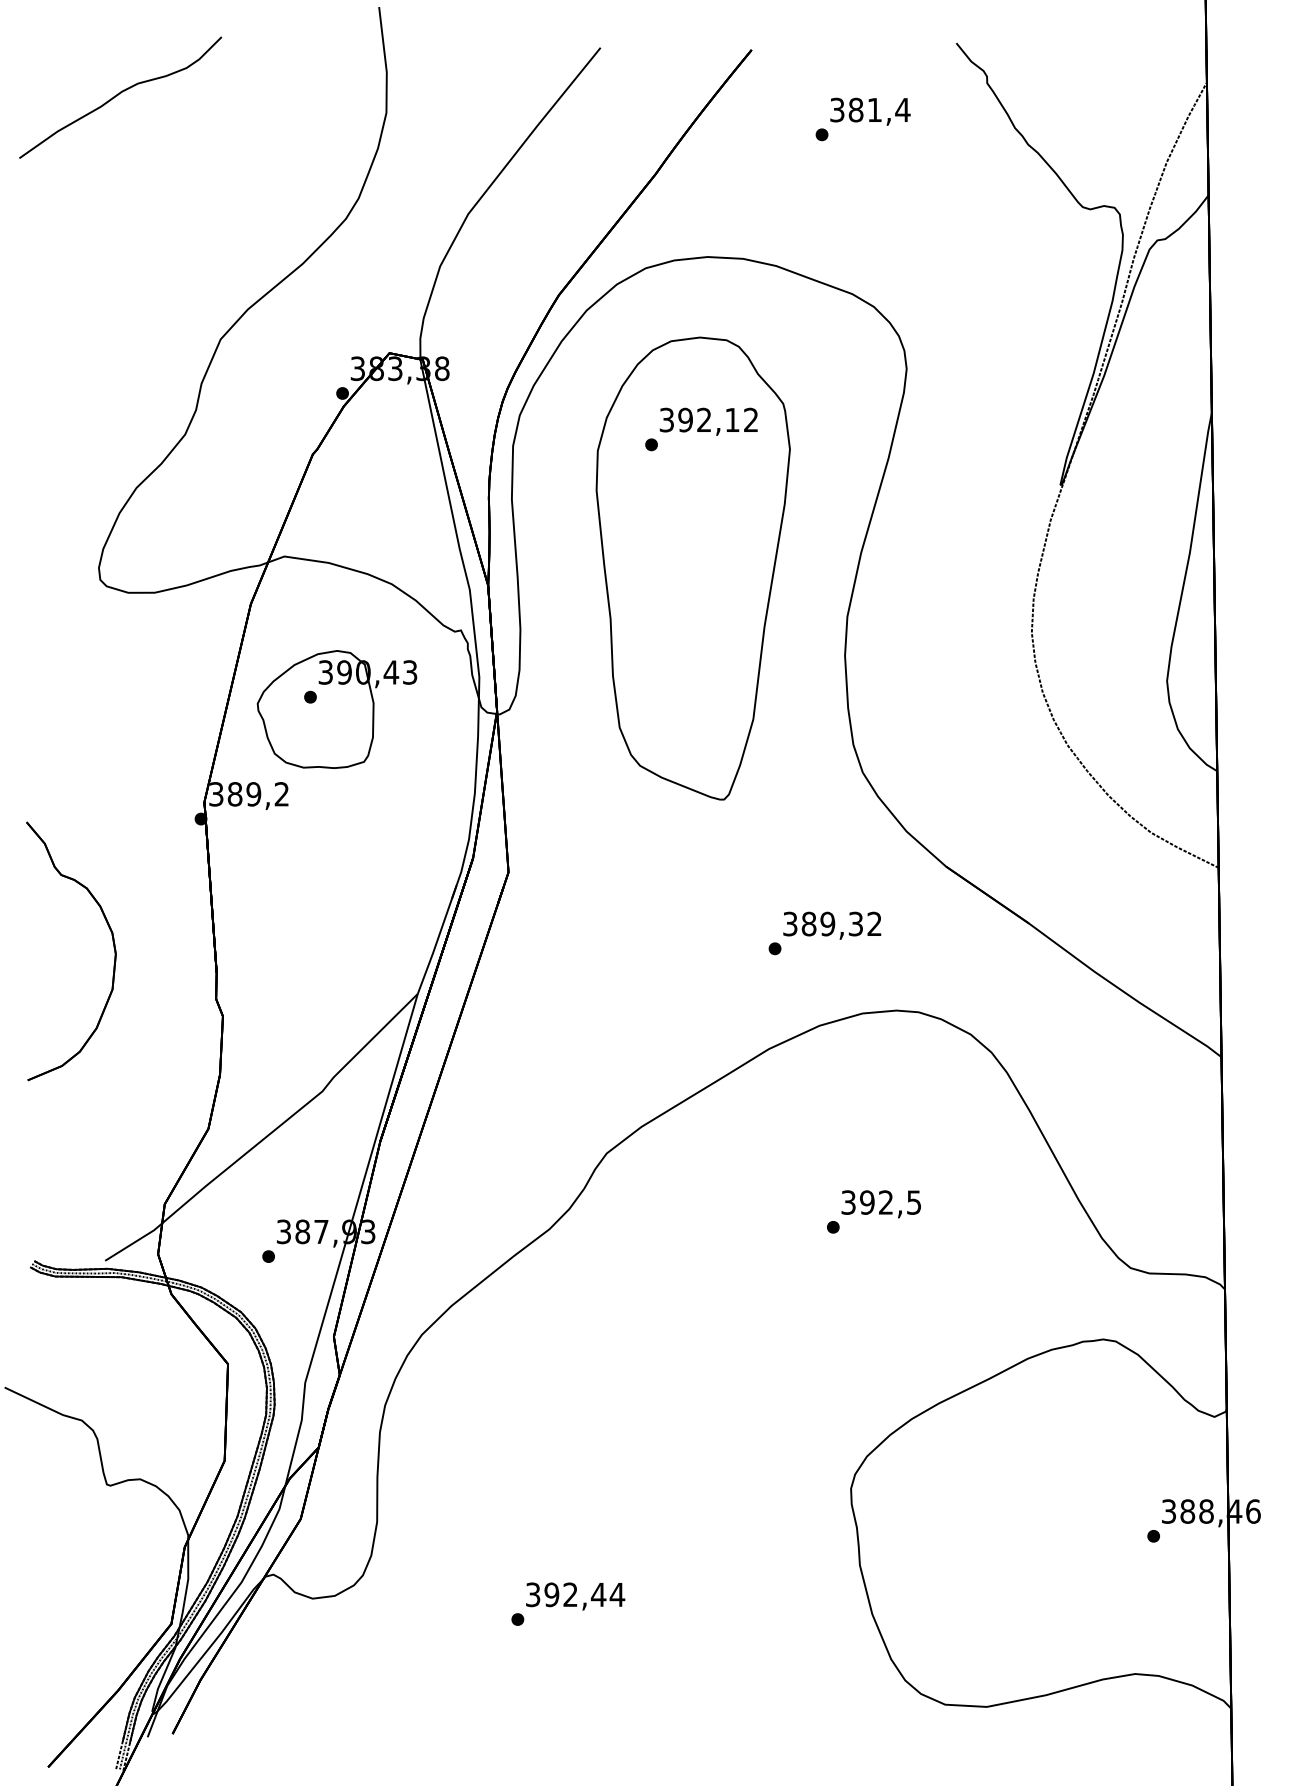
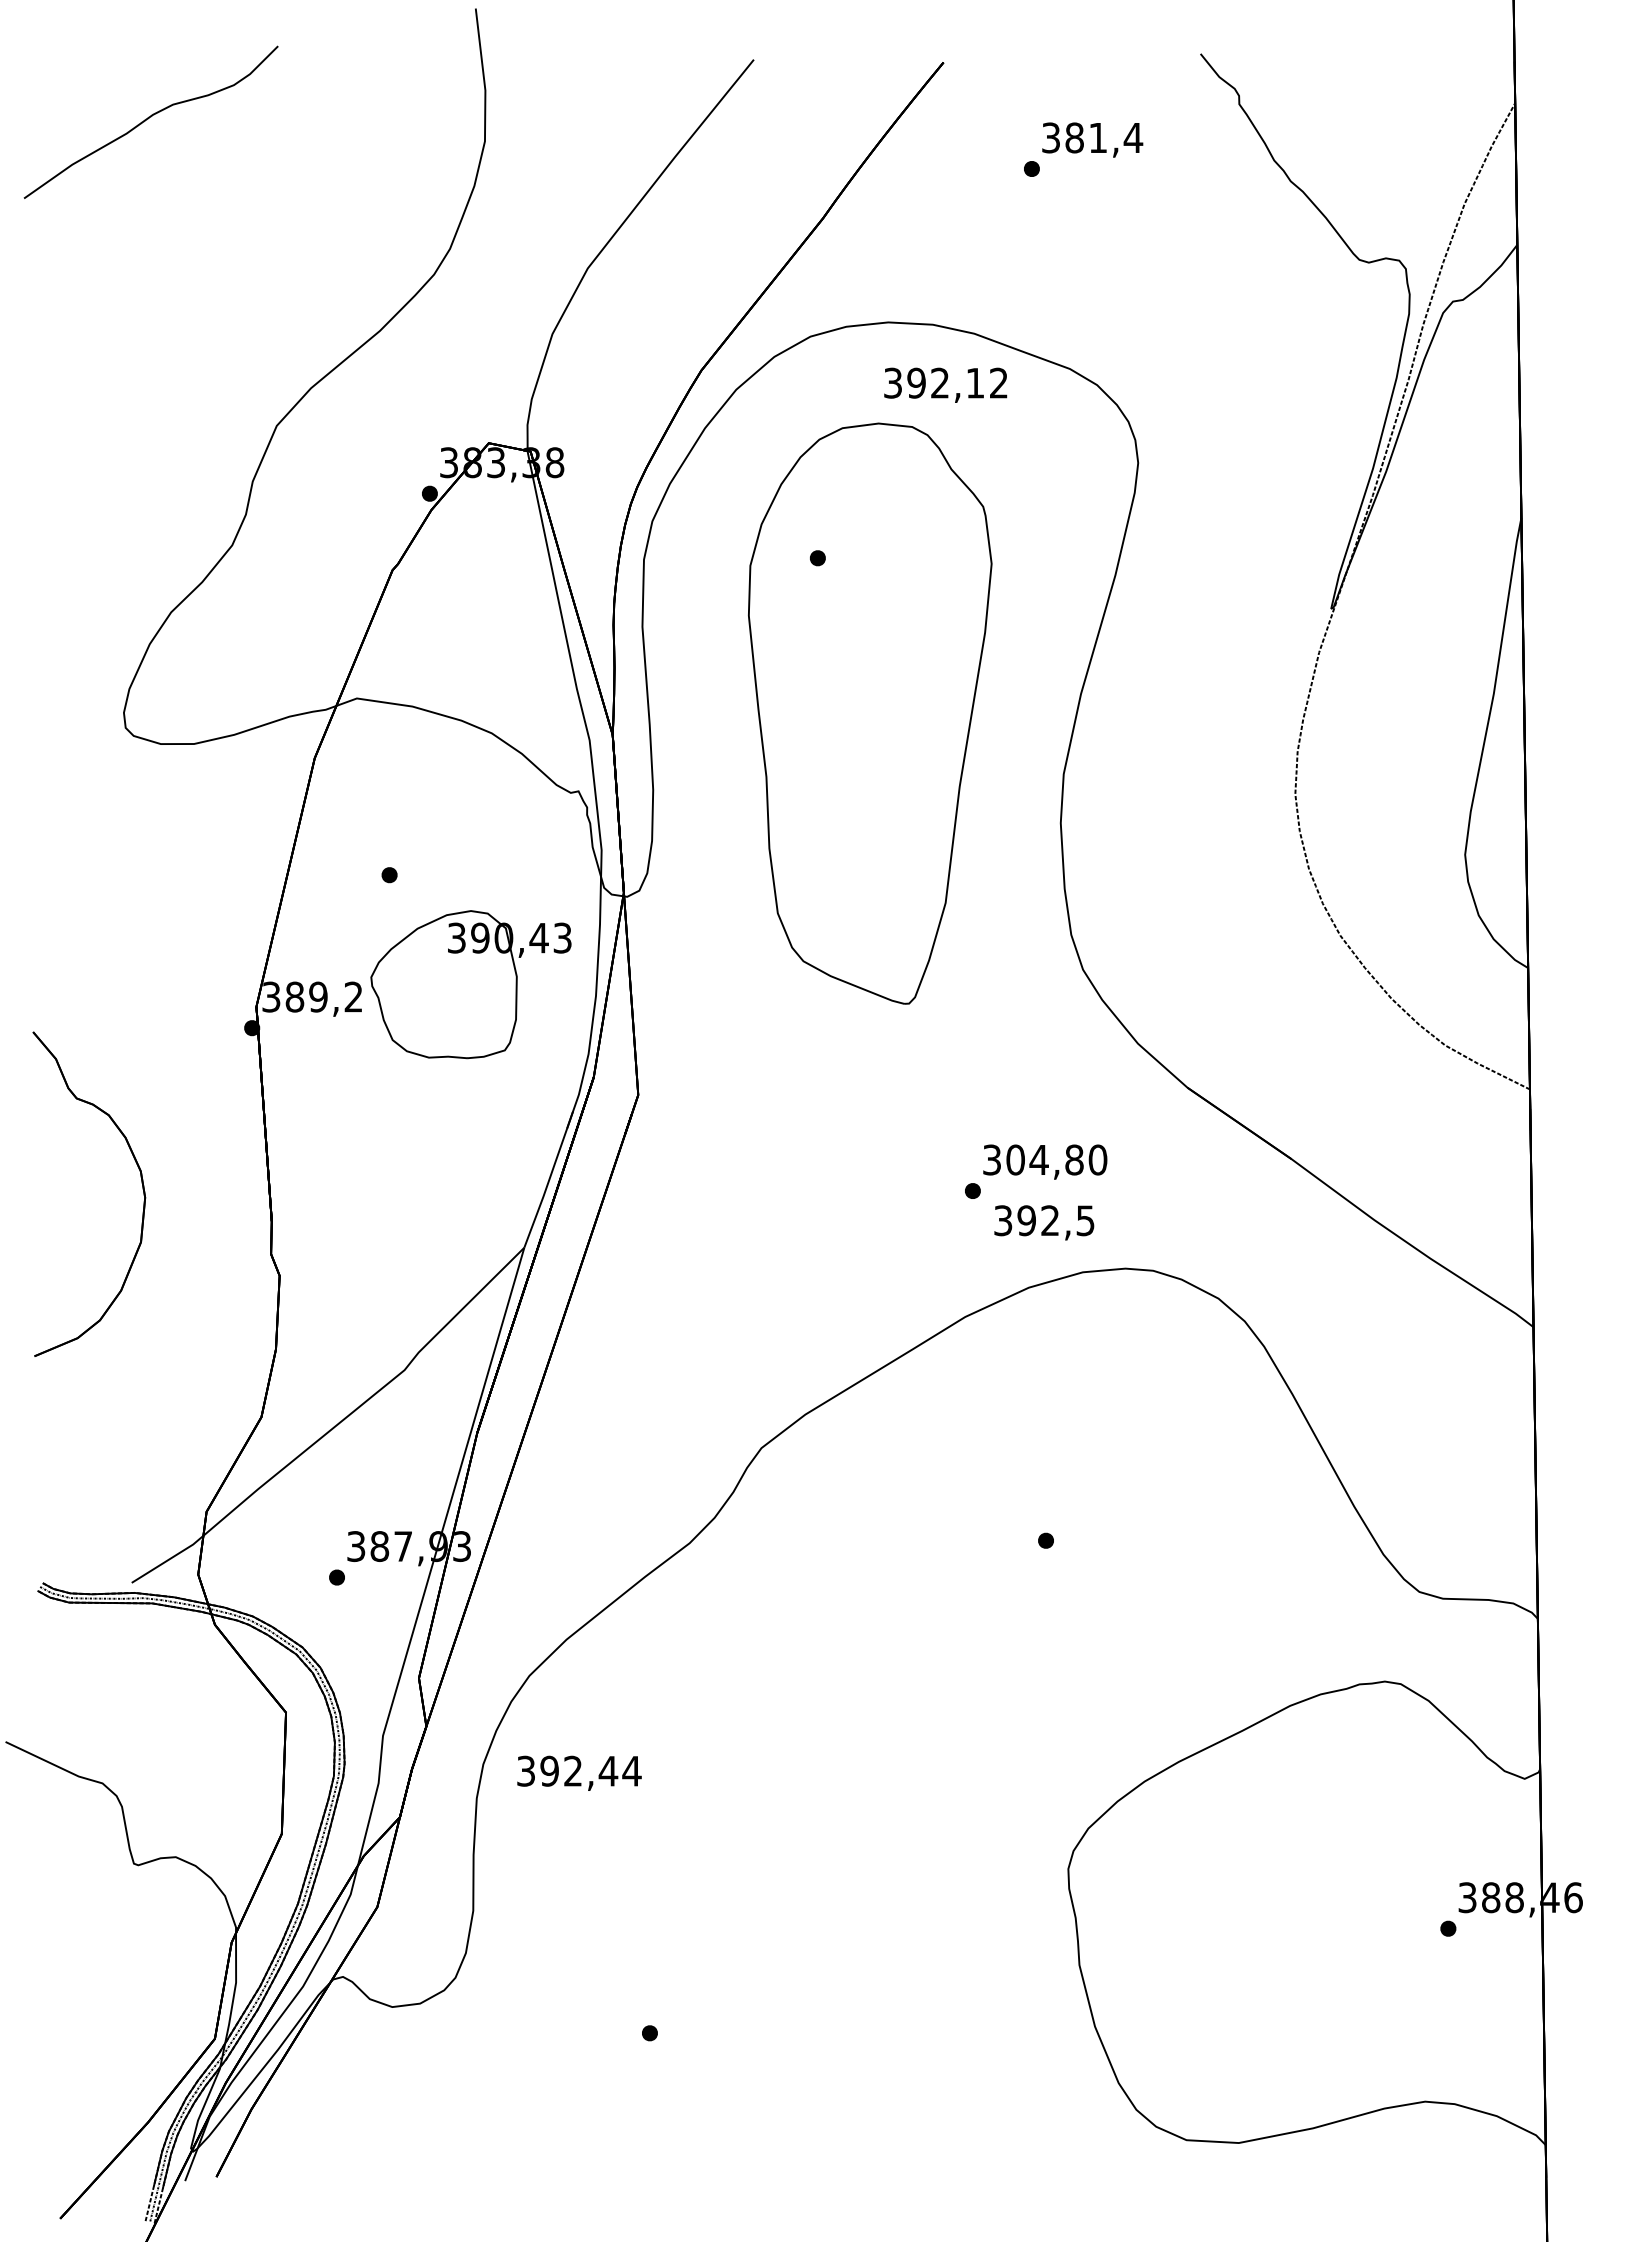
text: (708, 421) -> (945, 384), moved
part: (336, 709) -> (470, 984), moved
text: (841, 923) -> (1056, 1159), 389,32 -> 304,80
text: (881, 1203) -> (1044, 1222), moved
text: (575, 1595) -> (579, 1772), moved

